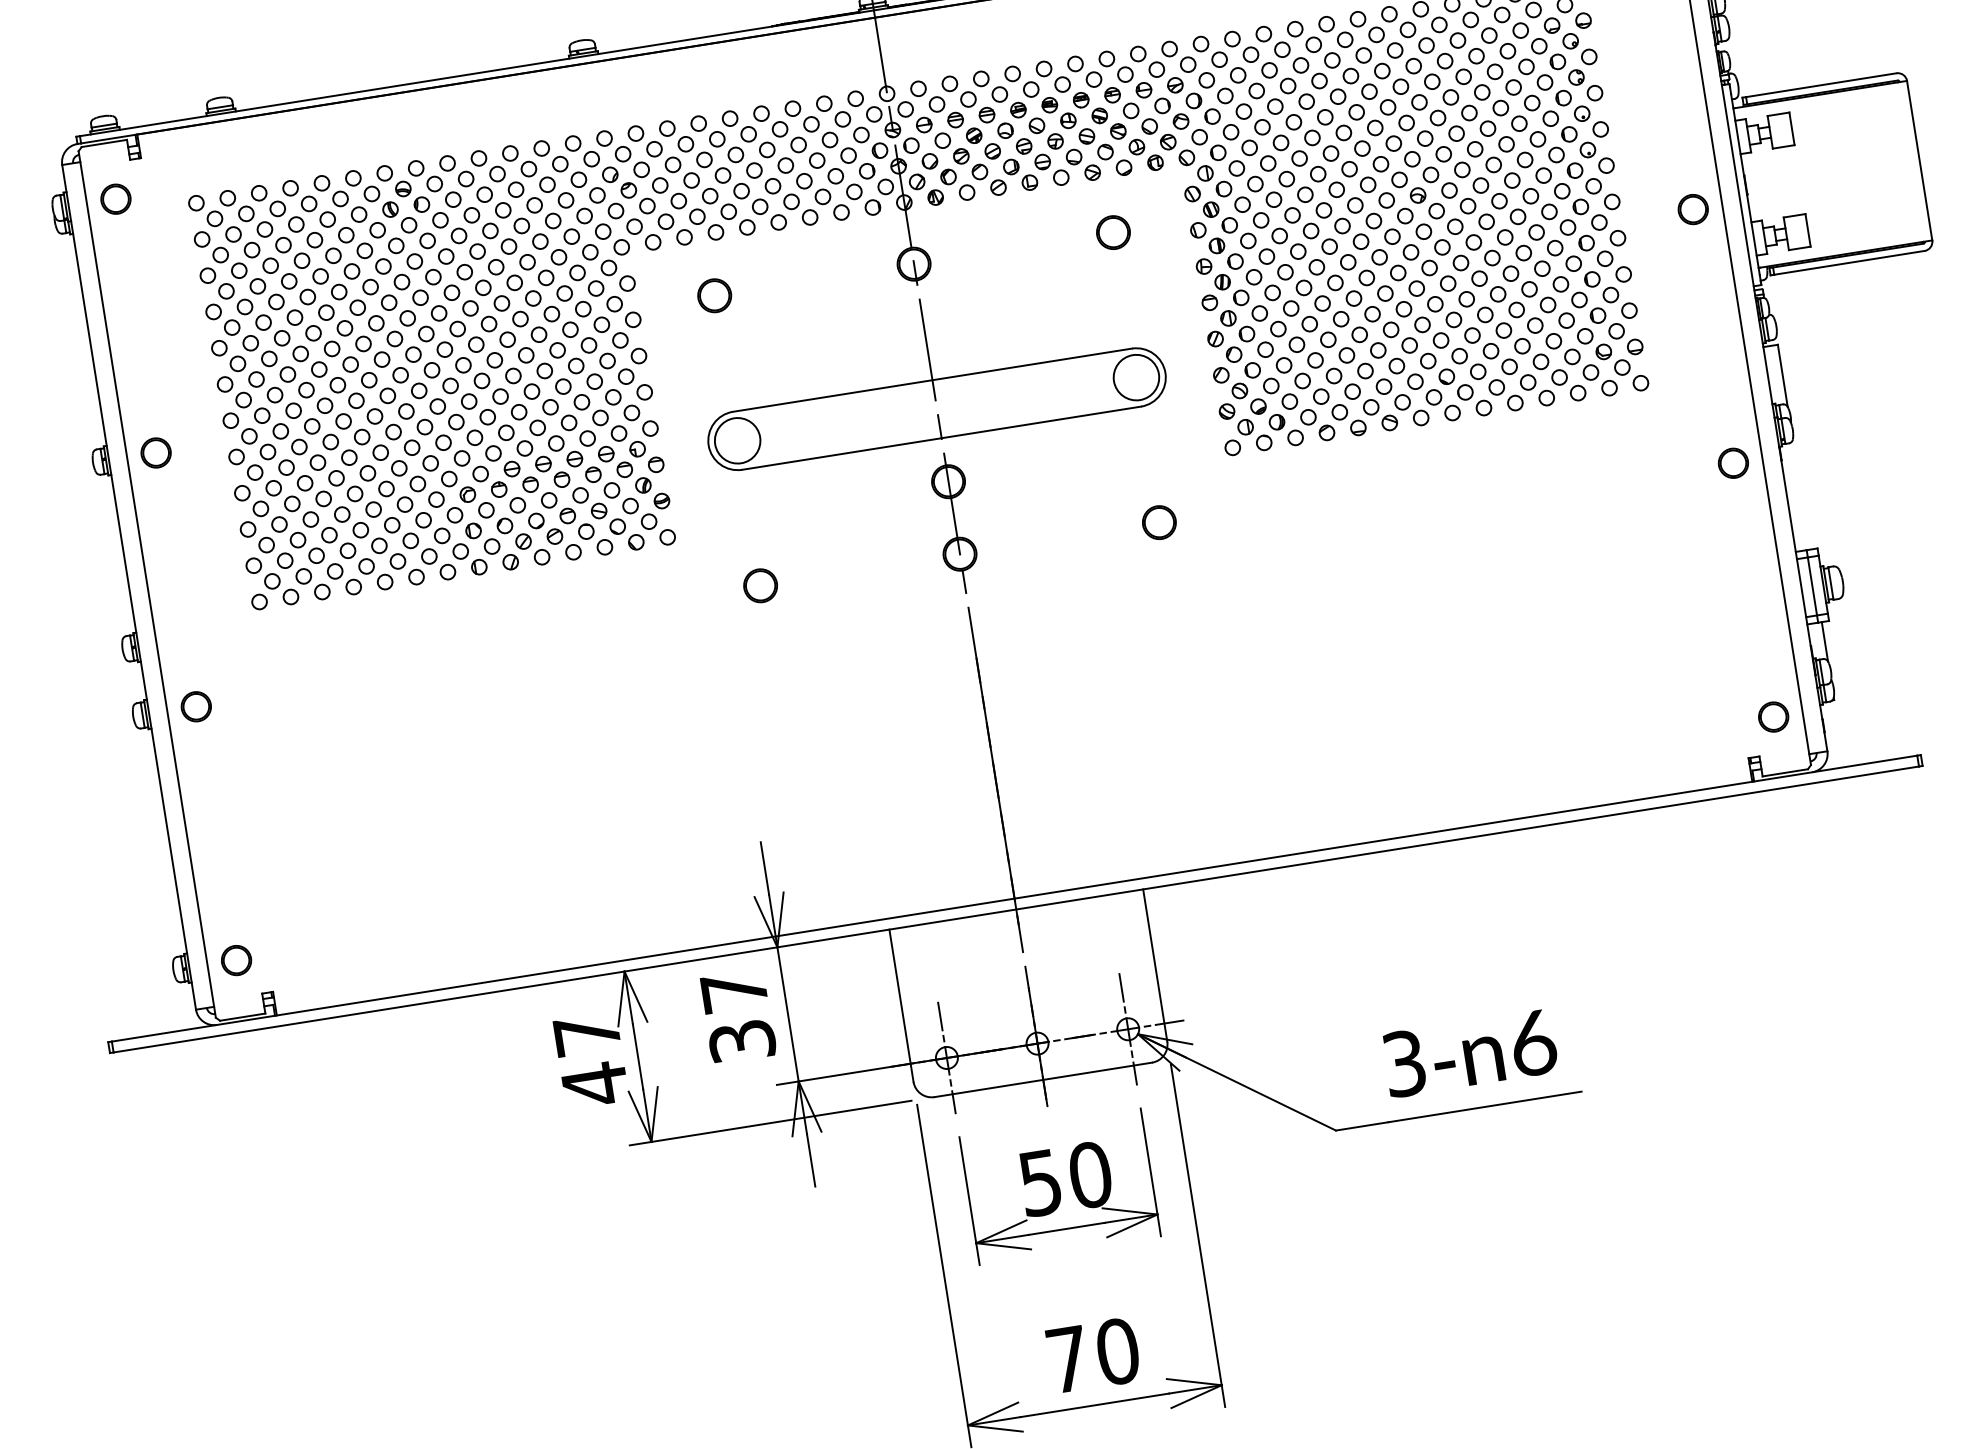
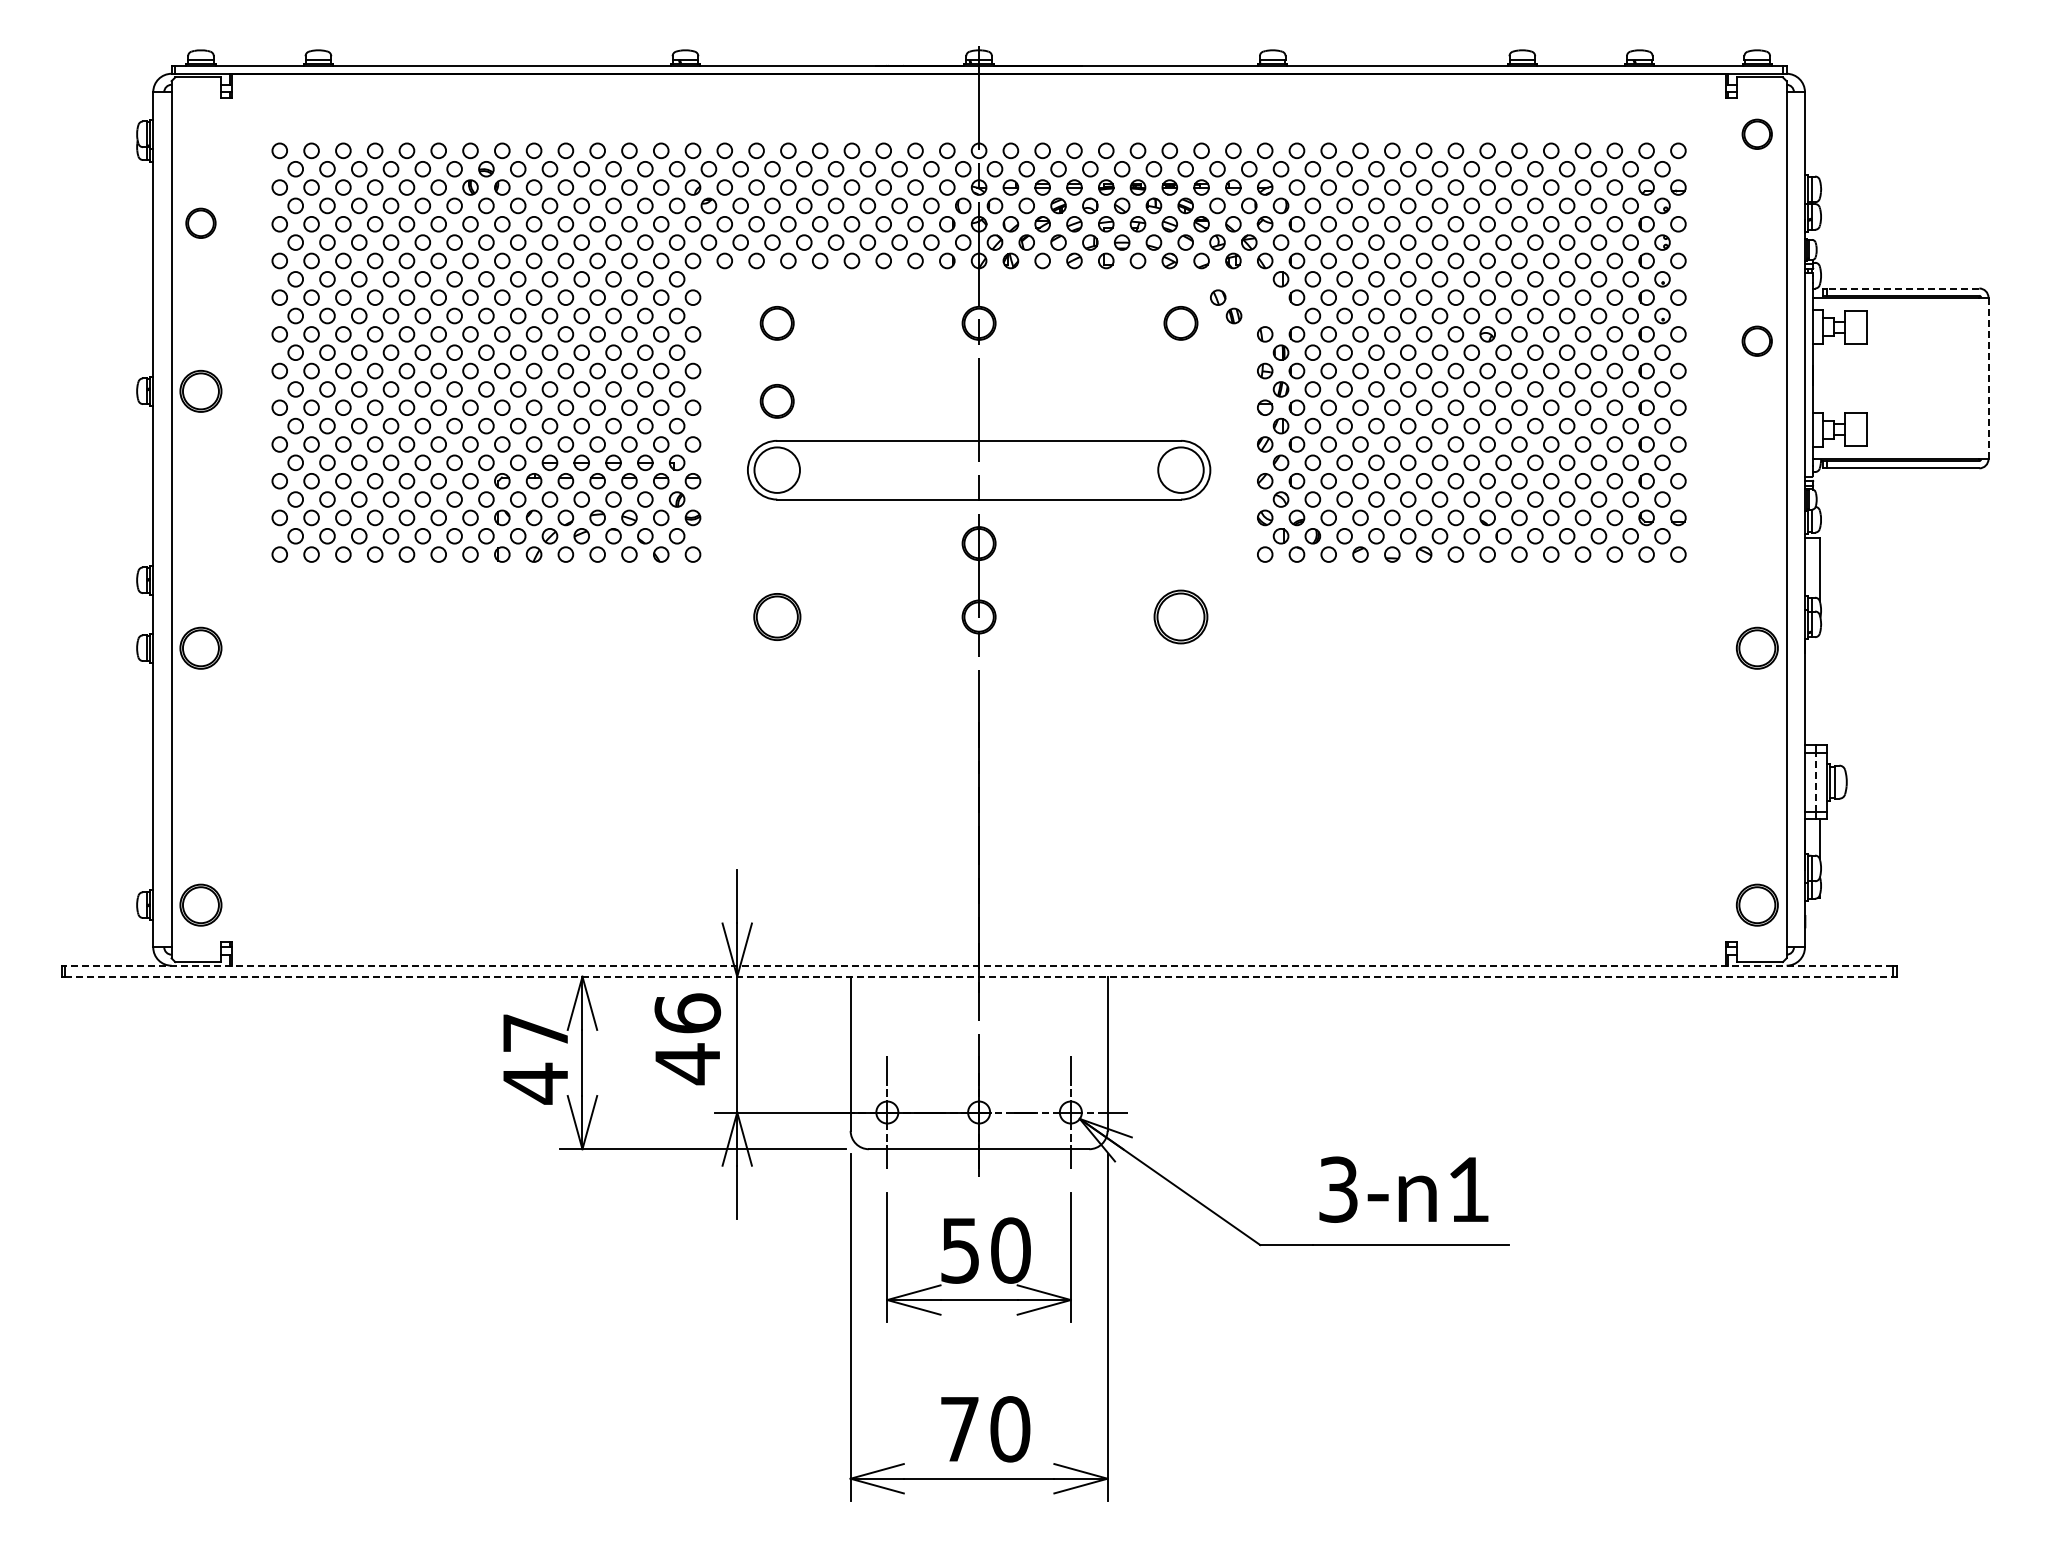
line: (1820, 85) -> (1902, 288), solid -> dashed
line: (1919, 160) -> (1988, 378), solid -> dashed
part: (115, 198) -> (200, 222), moved
part: (1202, 201) -> (1226, 306), moved
part: (1692, 208) -> (1756, 340), moved
part: (726, 373) -> (776, 401), added
part: (155, 452) -> (200, 390), size x1.4
part: (1732, 462) -> (1756, 647), size x1.4
circle: (1158, 522) -> (1180, 616), size x1.6
part: (759, 585) -> (776, 616), size x1.4
line: (1811, 585) -> (1815, 781), solid -> dashed
part: (195, 706) -> (200, 647), size x1.4
part: (1772, 716) -> (1756, 904), size x1.4
line: (1014, 898) -> (979, 965), solid -> dashed
line: (1016, 909) -> (979, 976), solid -> dashed
part: (235, 959) -> (200, 904), size x1.4
text: (738, 1017) -> (687, 1039), 37 -> 46
text: (1532, 1043) -> (1468, 1189), 6 -> 1

